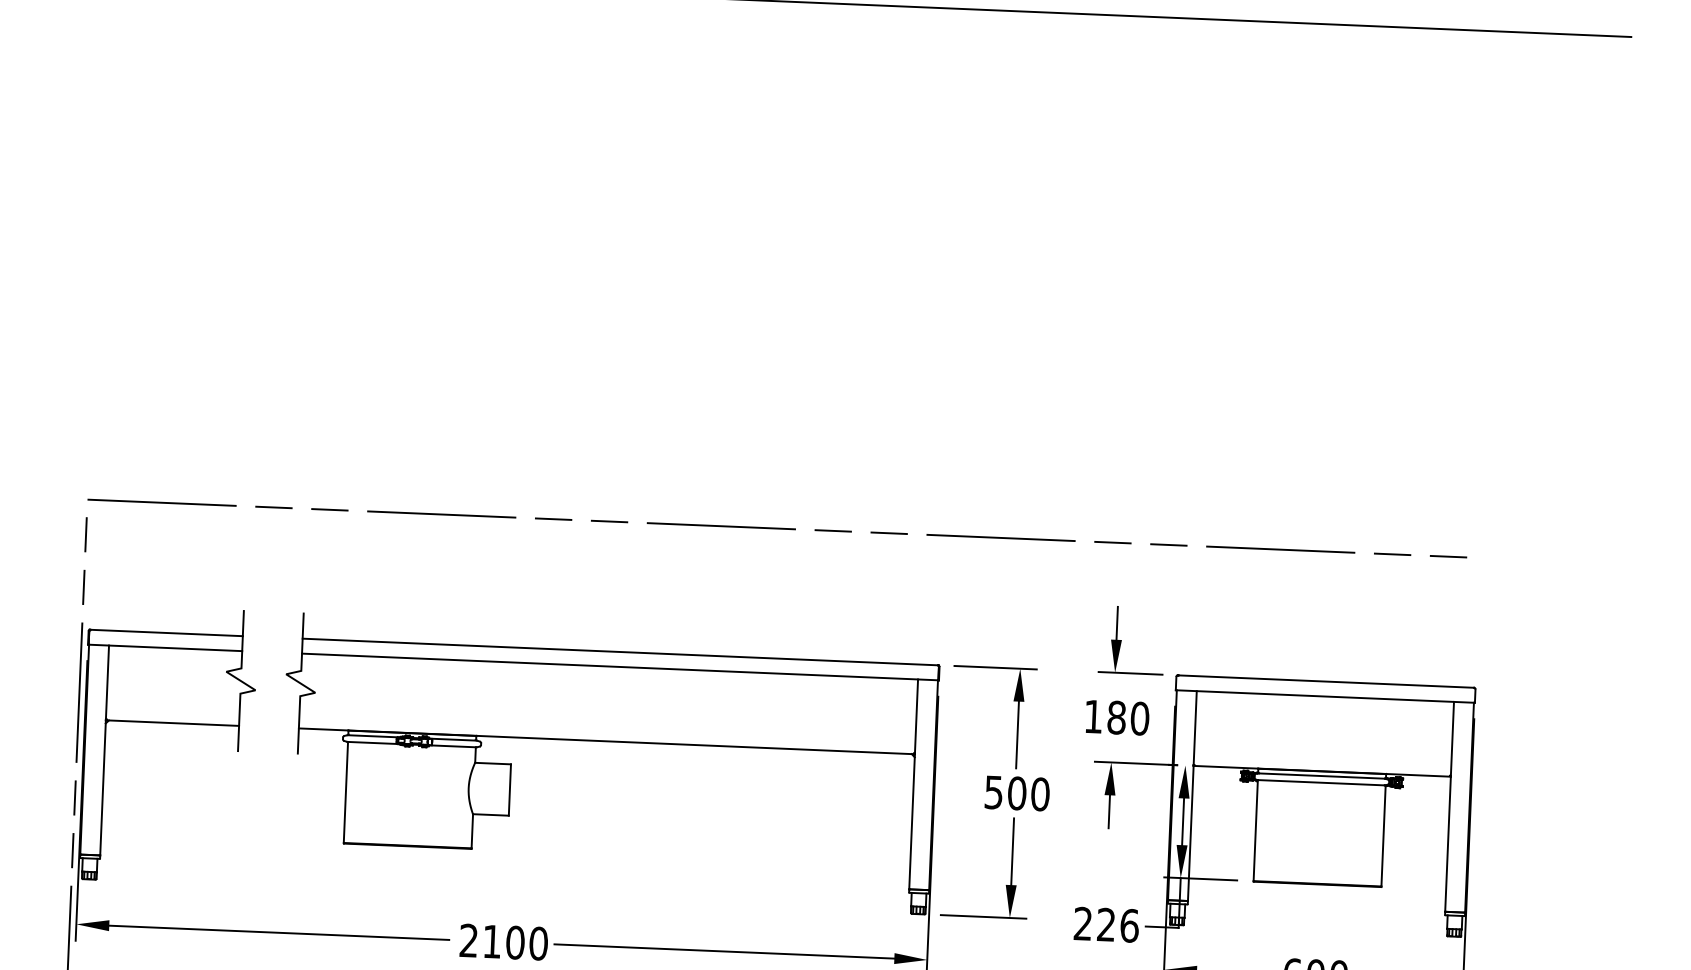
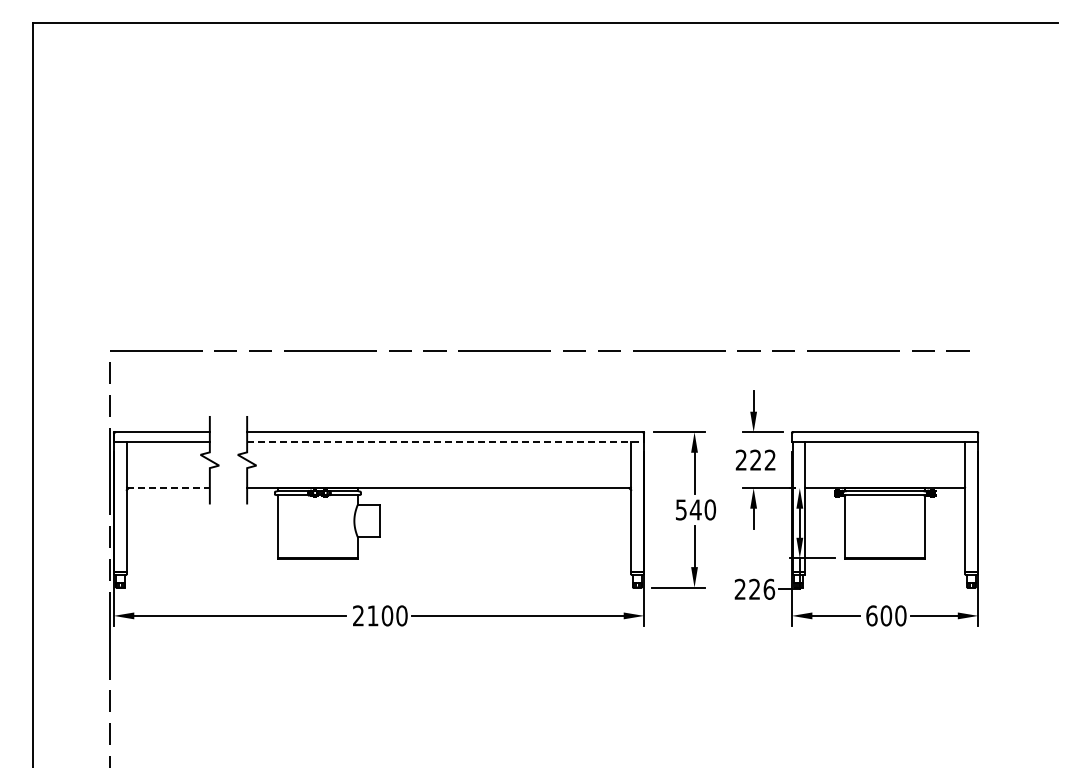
line: (621, 666) -> (446, 441), solid -> dashed
text: (1116, 716) -> (755, 459), 180 -> 222
line: (172, 723) -> (168, 488), solid -> dashed
text: (1016, 792) -> (695, 509), 500 -> 540

